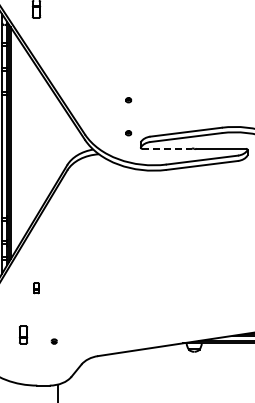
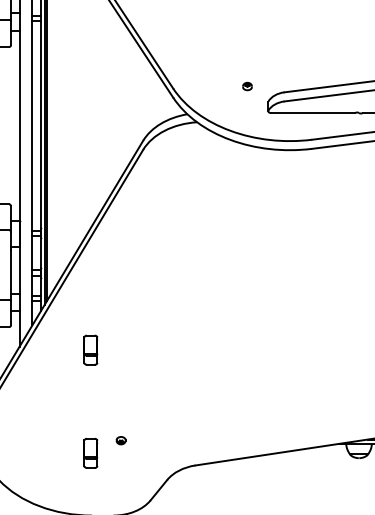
part: (128, 100) -> (247, 30), removed
line: (167, 148) -> (313, 112), dashed -> solid
part: (36, 287) -> (90, 348), size x1.67
part: (23, 334) -> (90, 452), moved

